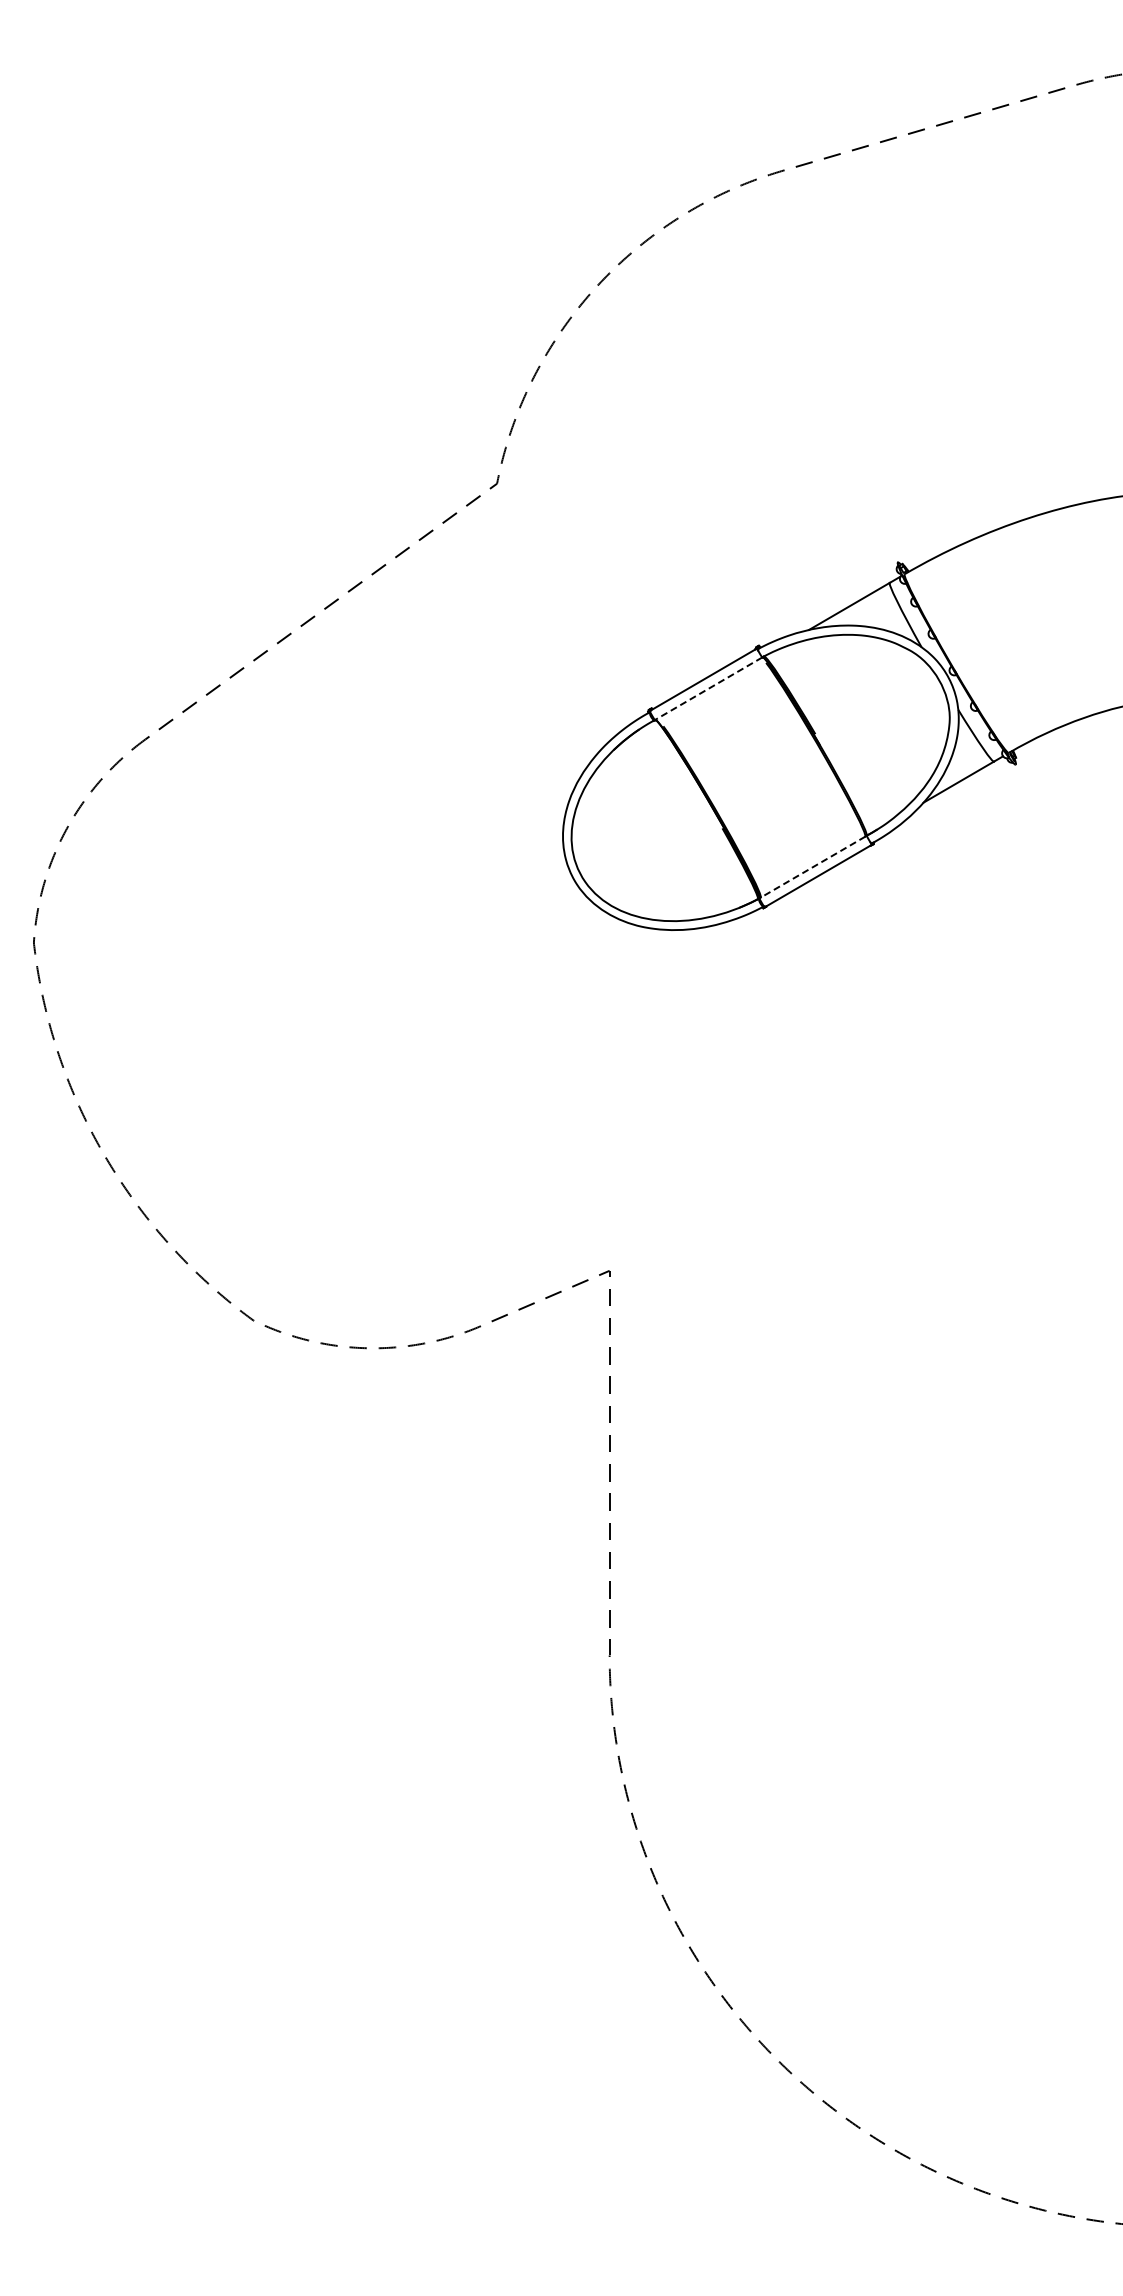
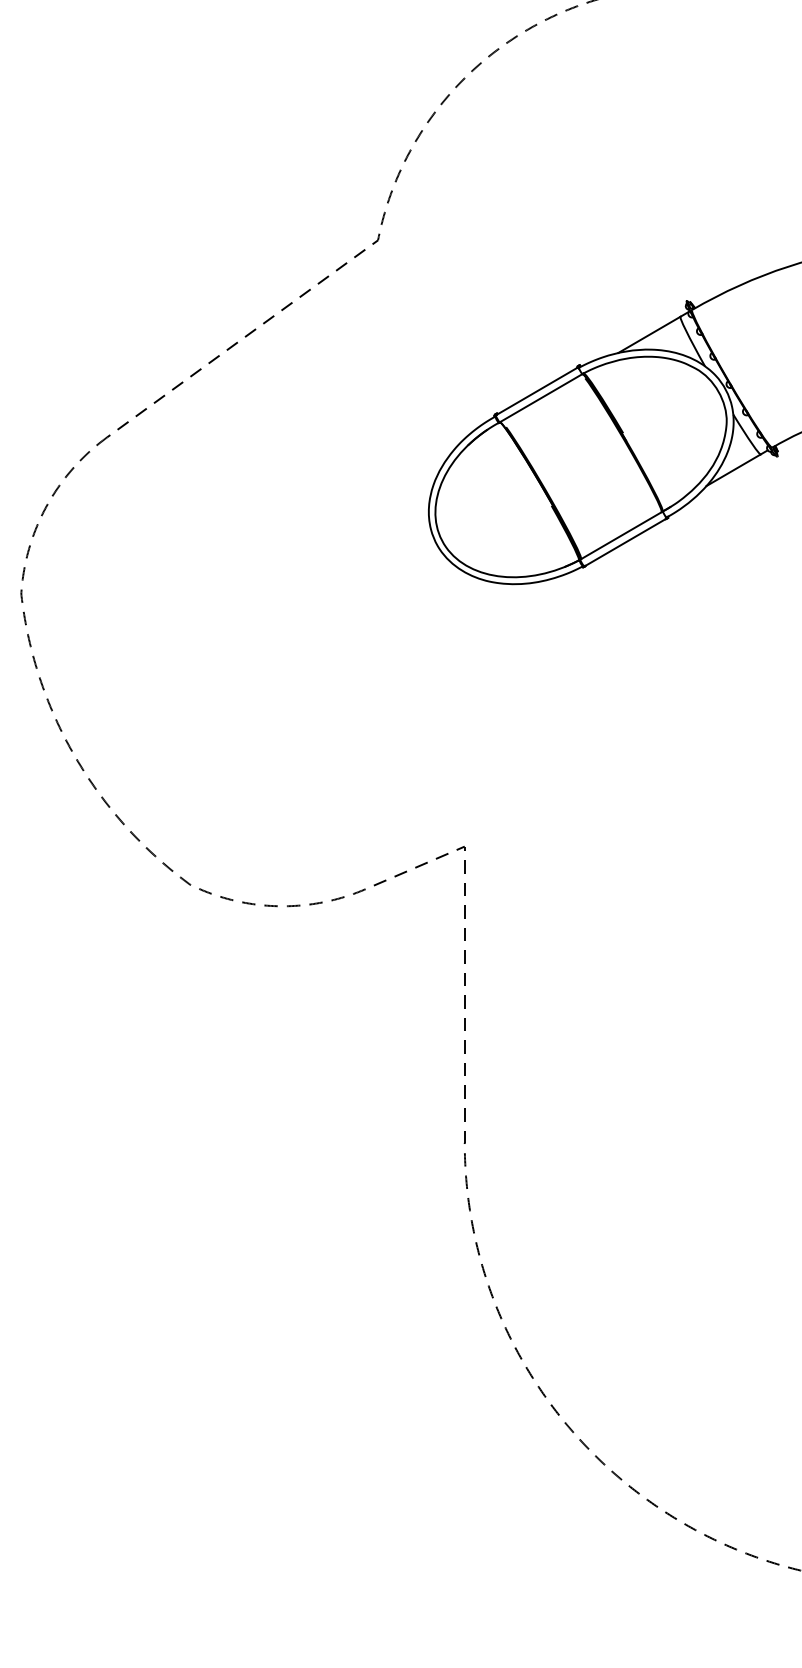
line: (708, 688) -> (540, 398), dashed -> solid
line: (813, 867) -> (621, 535), dashed -> solid

